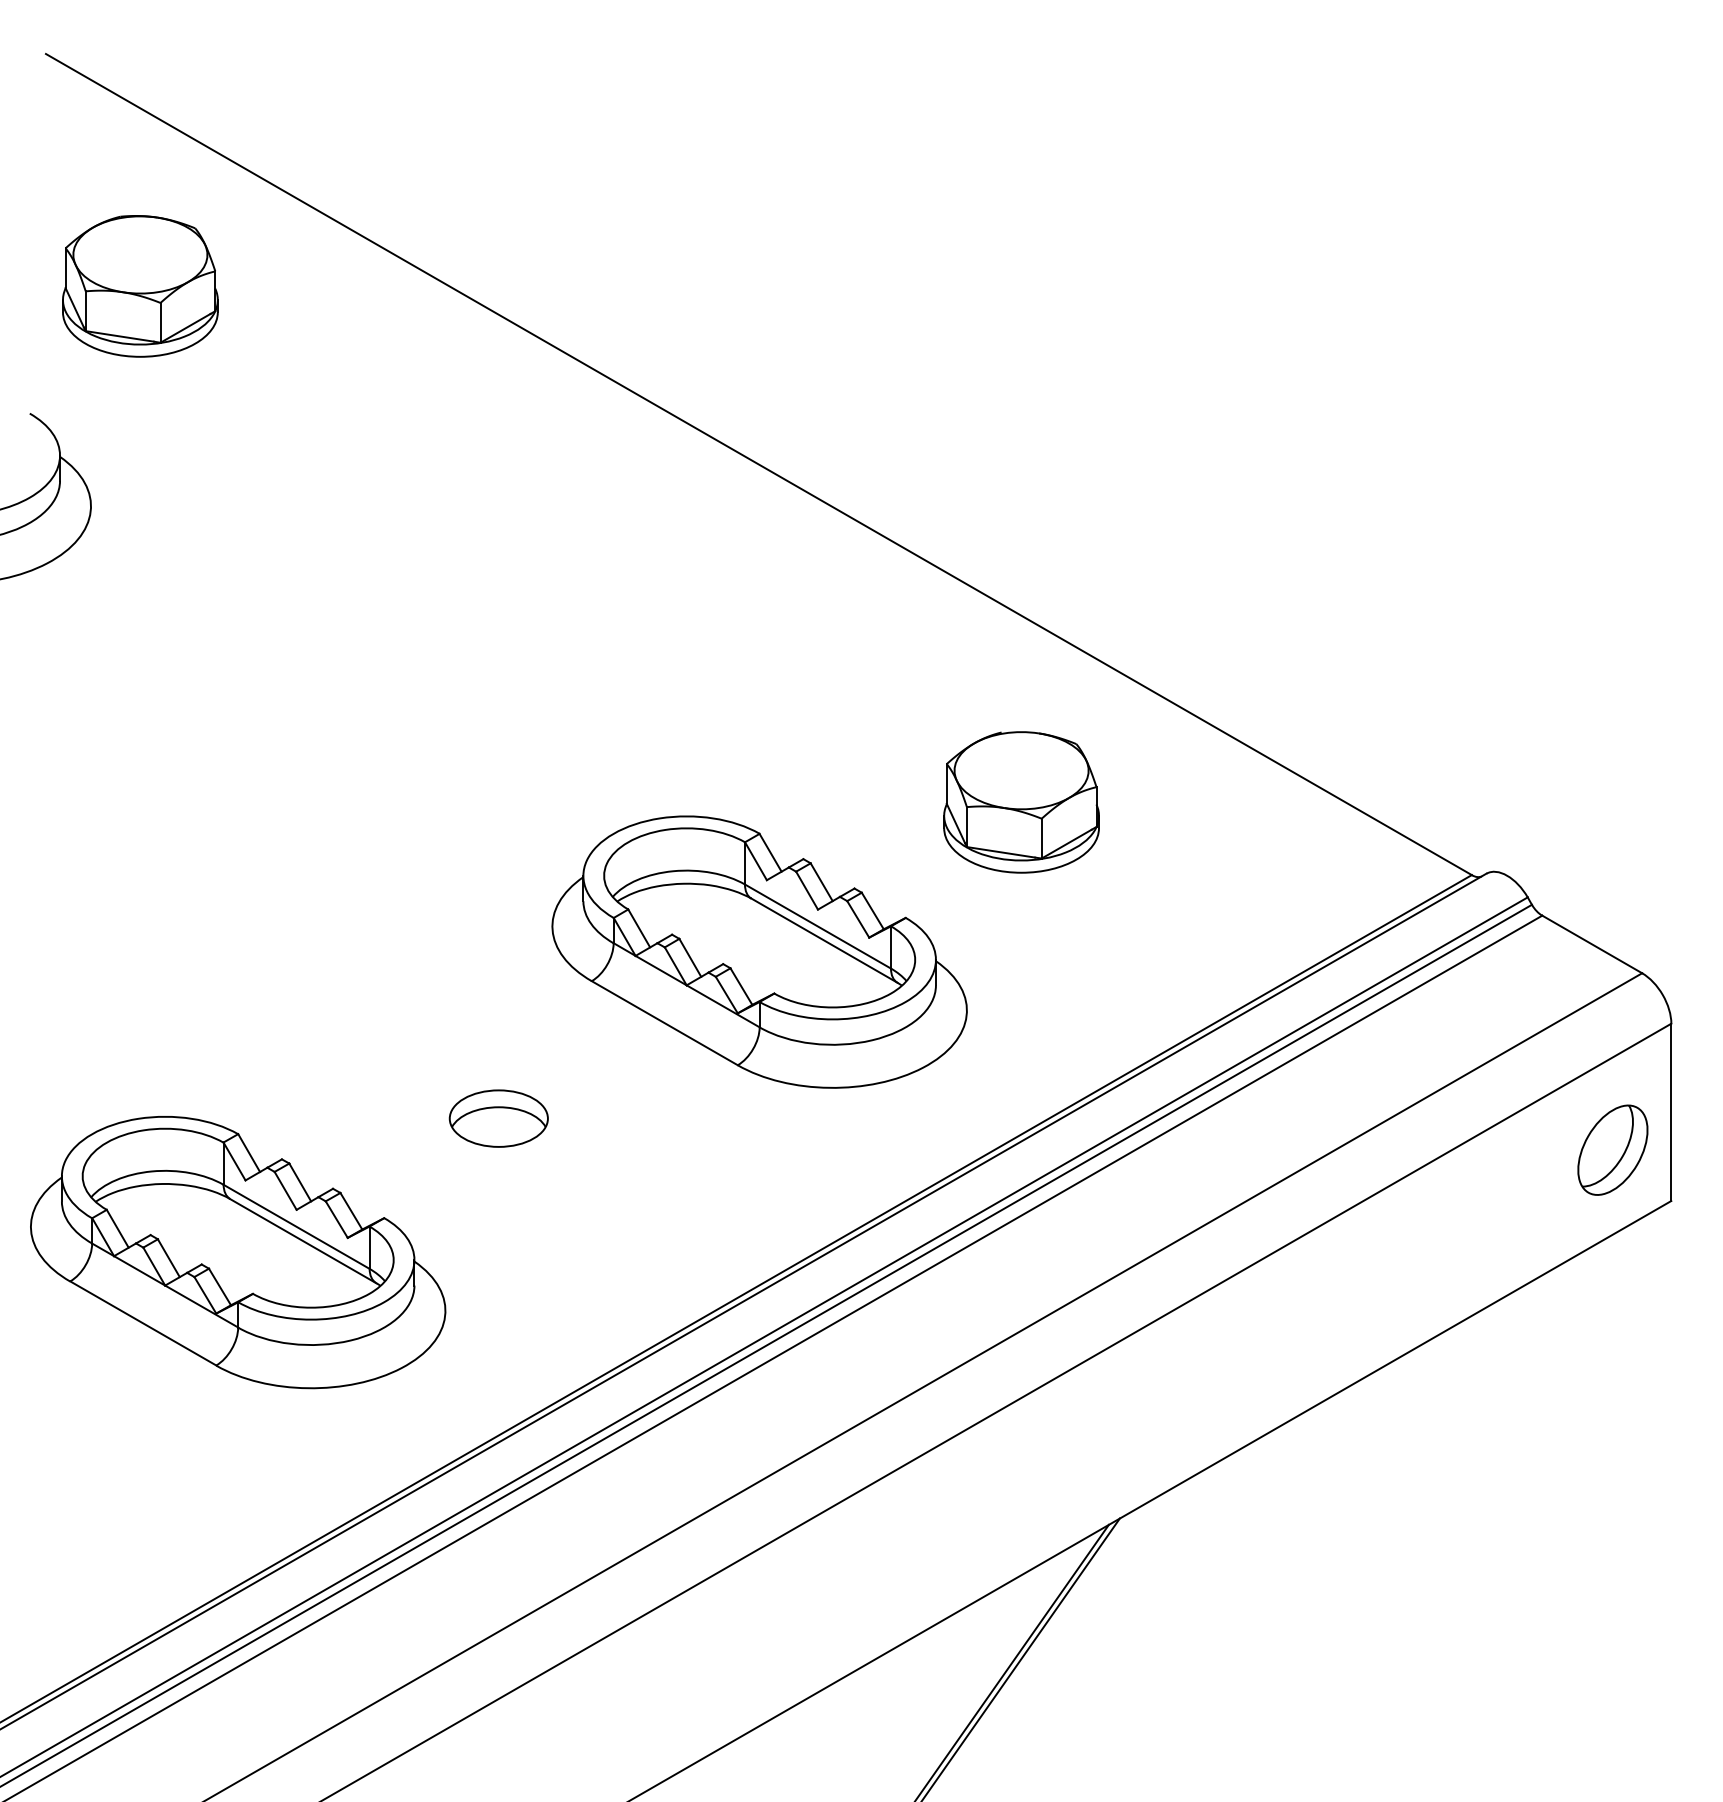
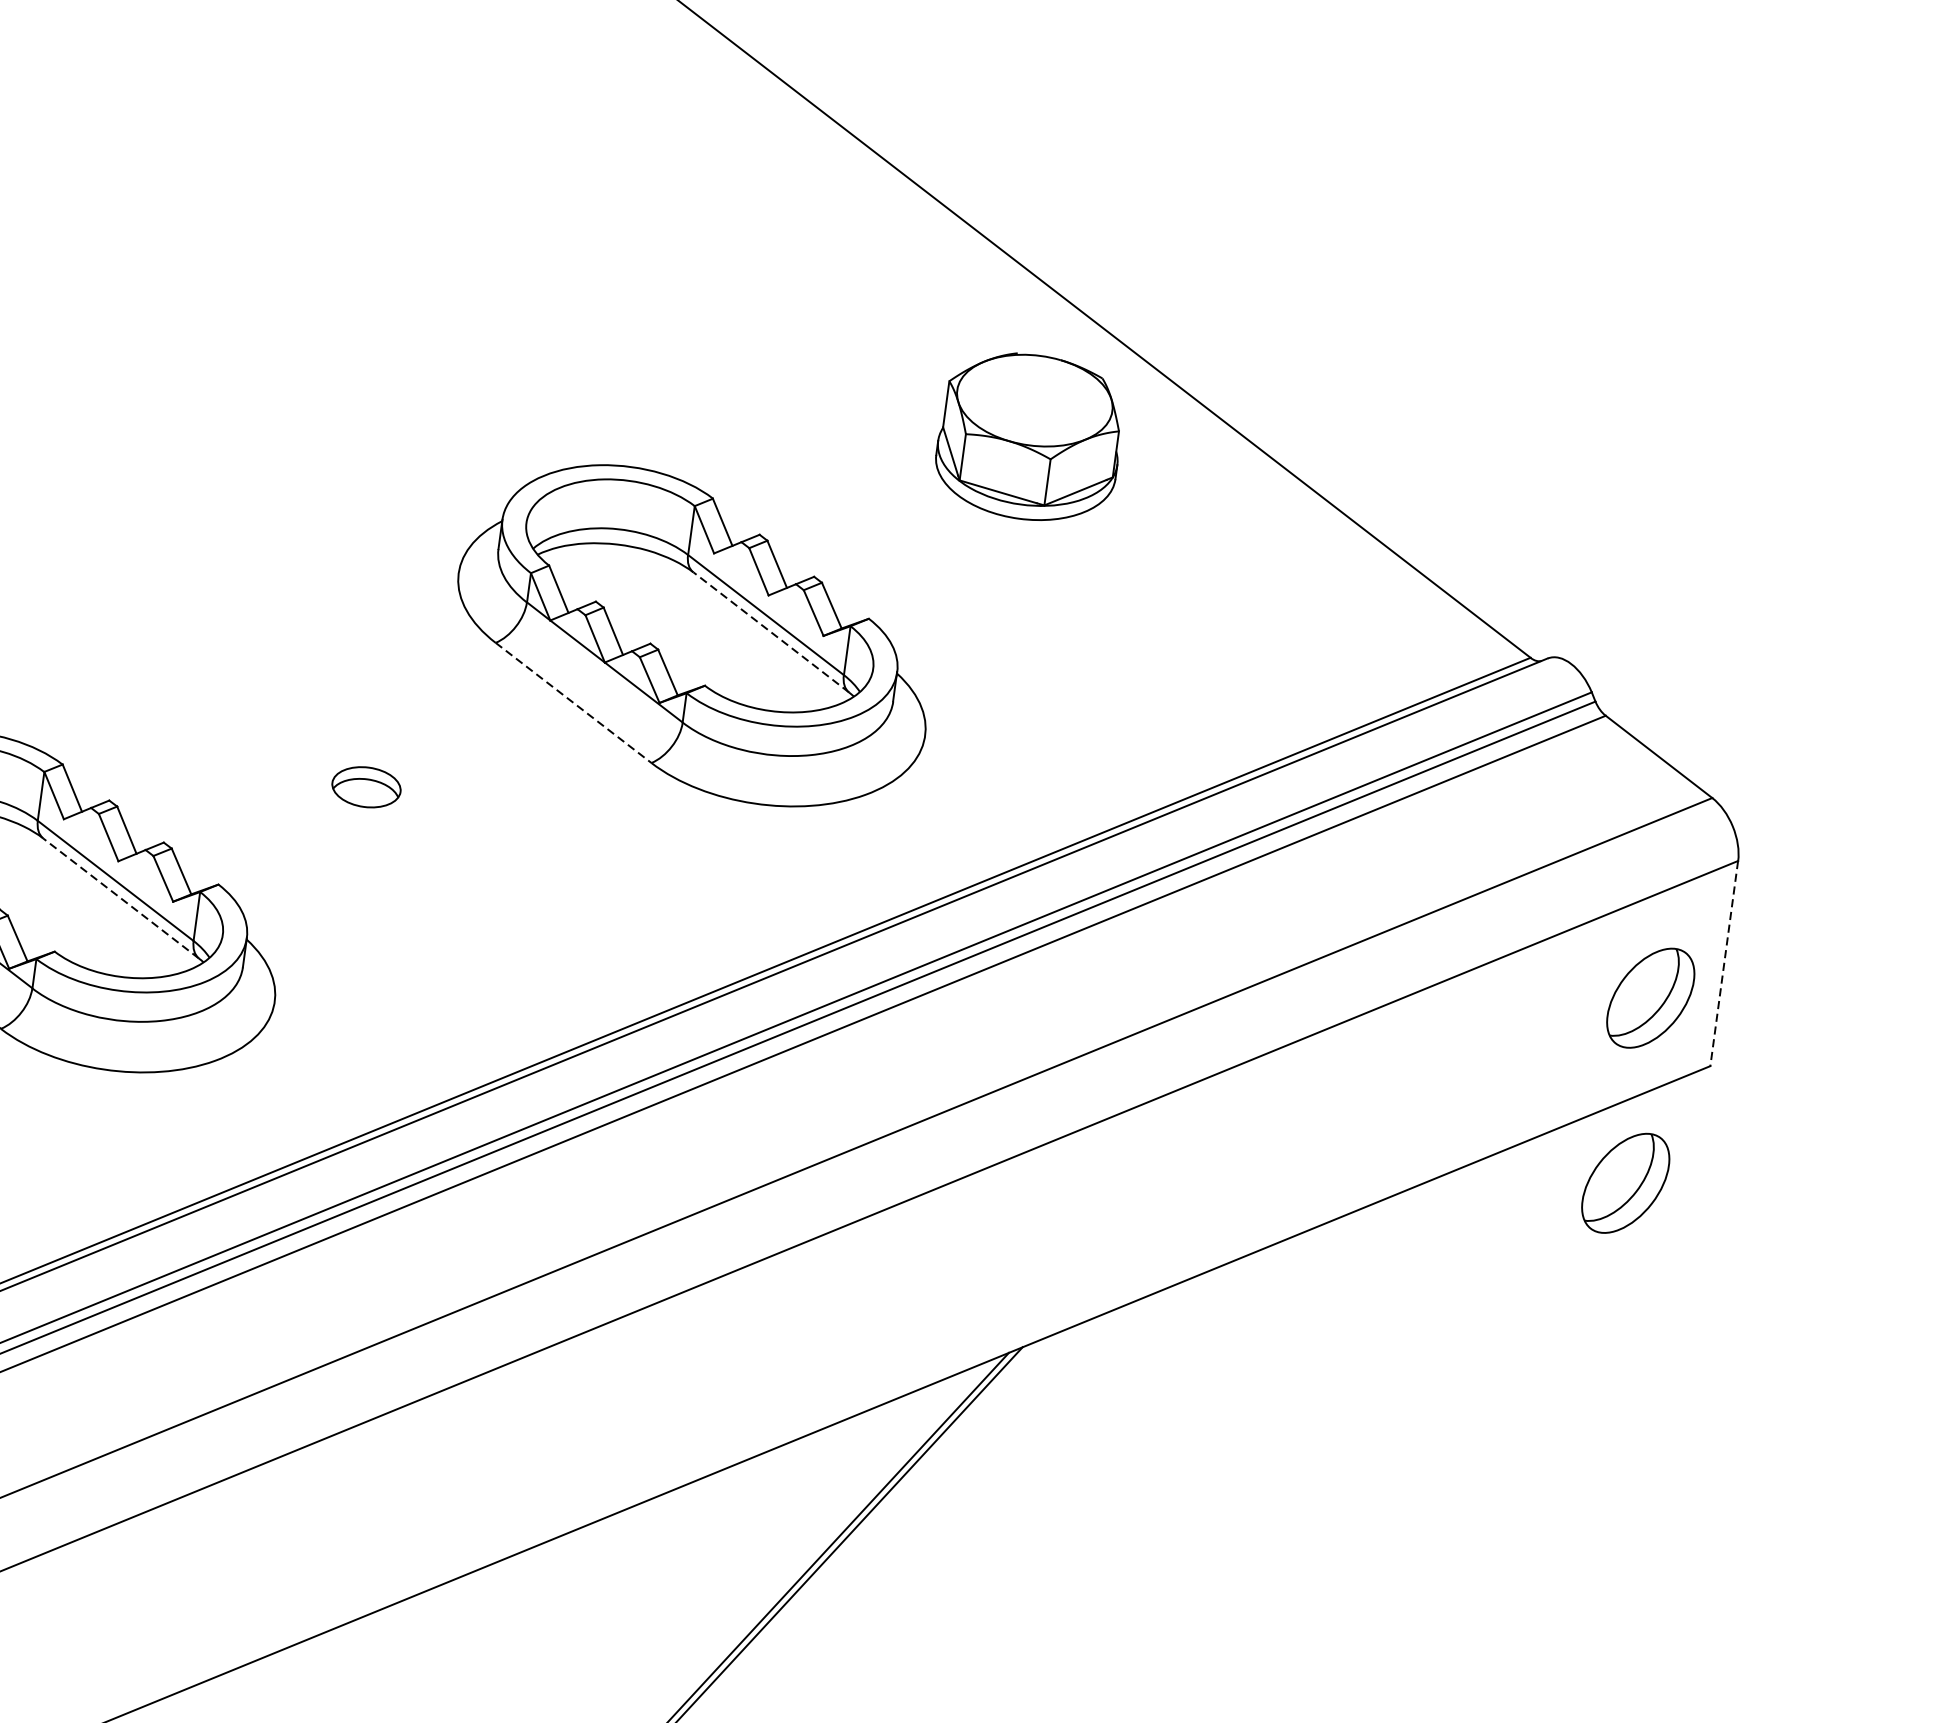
part: (1021, 802) -> (1029, 437), moved
line: (824, 940) -> (771, 632), solid -> dashed
line: (665, 1023) -> (574, 703), solid -> dashed
line: (1671, 1112) -> (1724, 963), solid -> dashed
part: (498, 1118) -> (366, 787), size x0.6
line: (302, 1240) -> (120, 897), solid -> dashed
part: (1612, 1309) -> (1625, 1182), added

